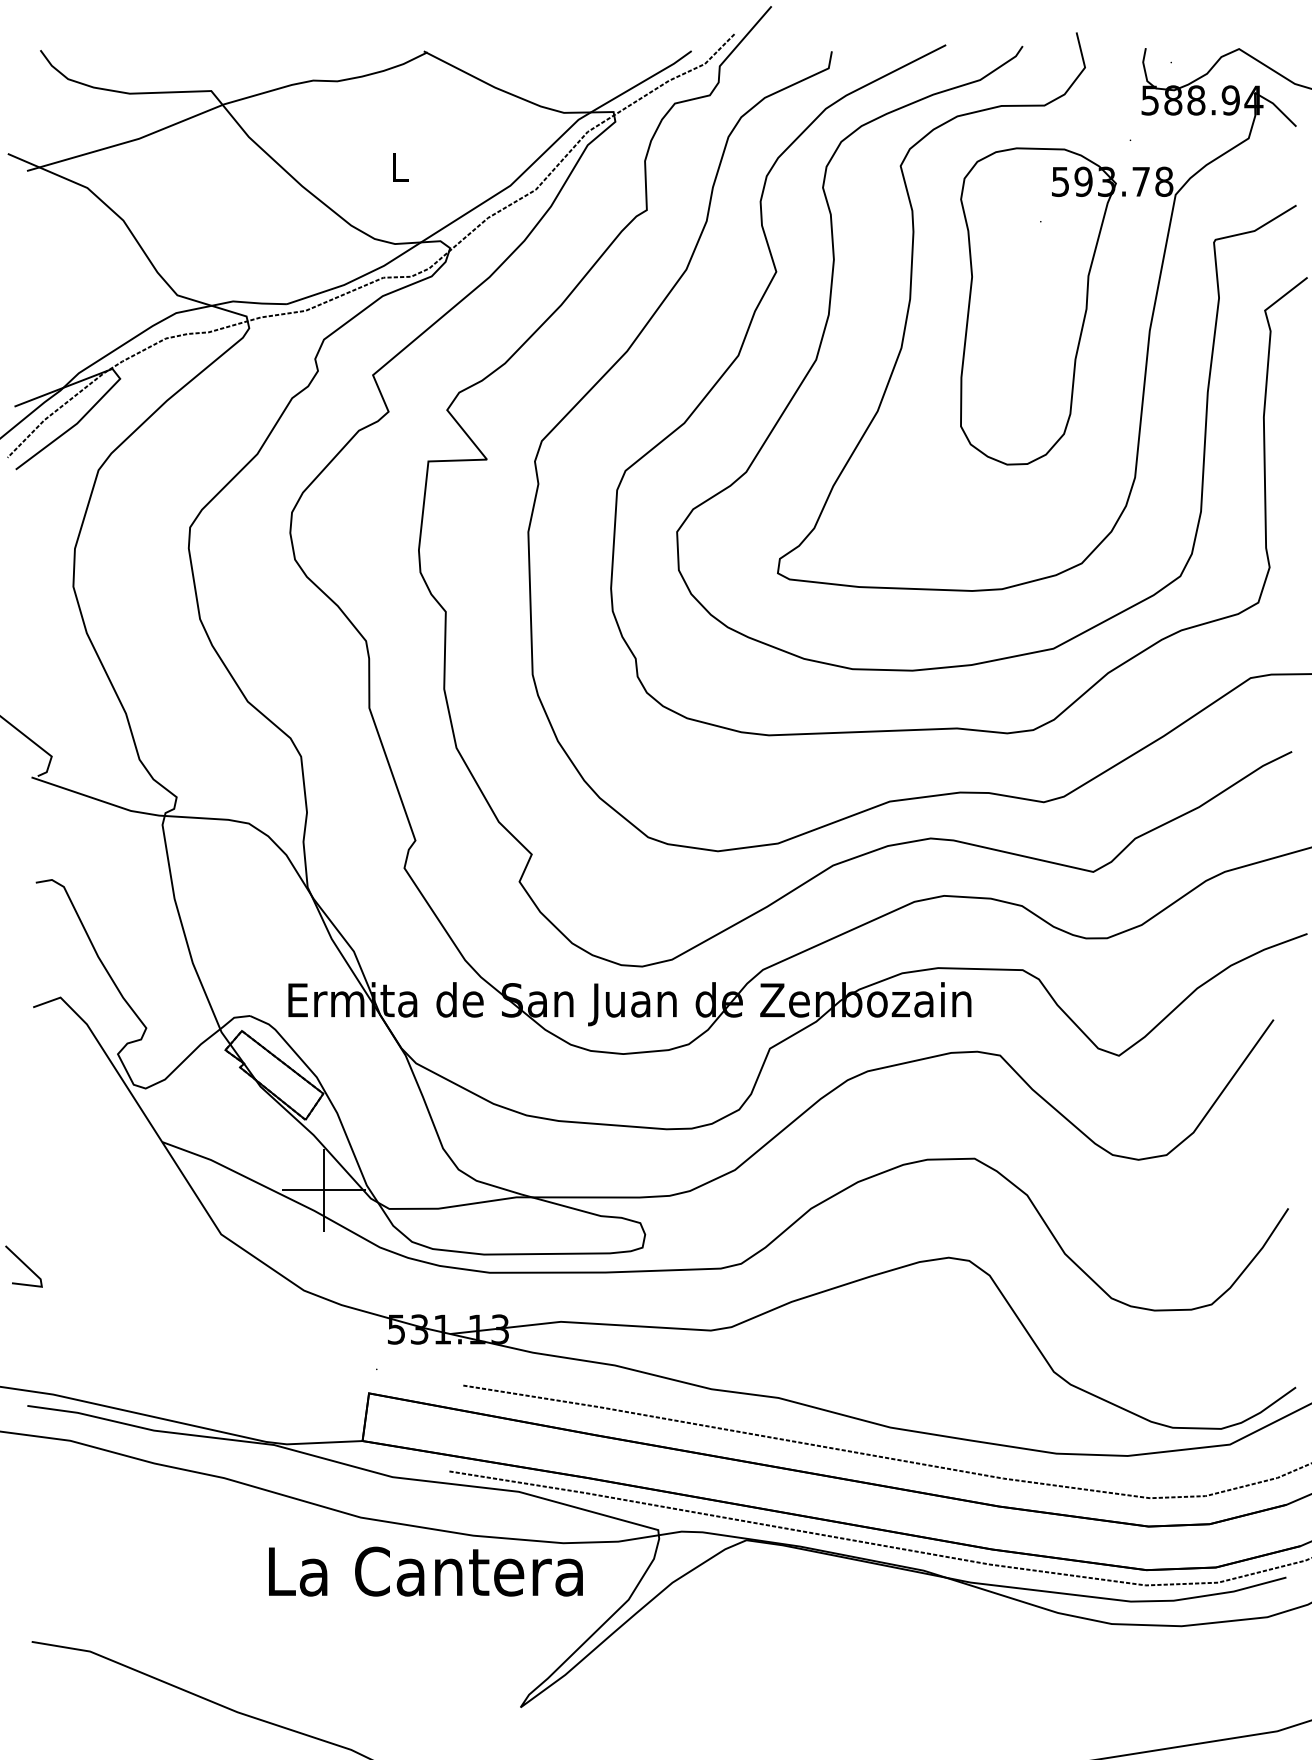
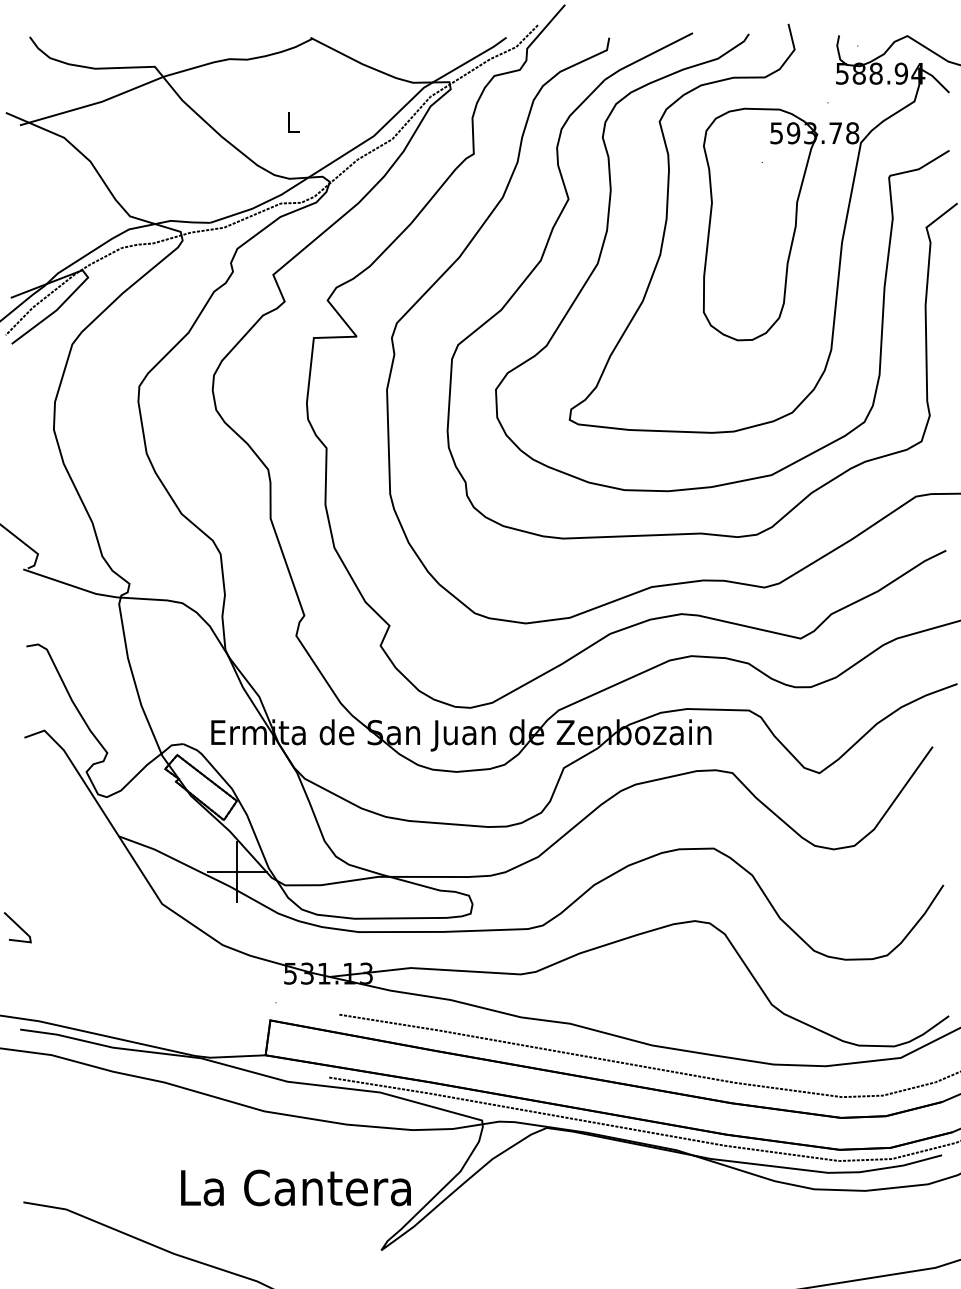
text: (425, 1571) -> (295, 1187), moved

